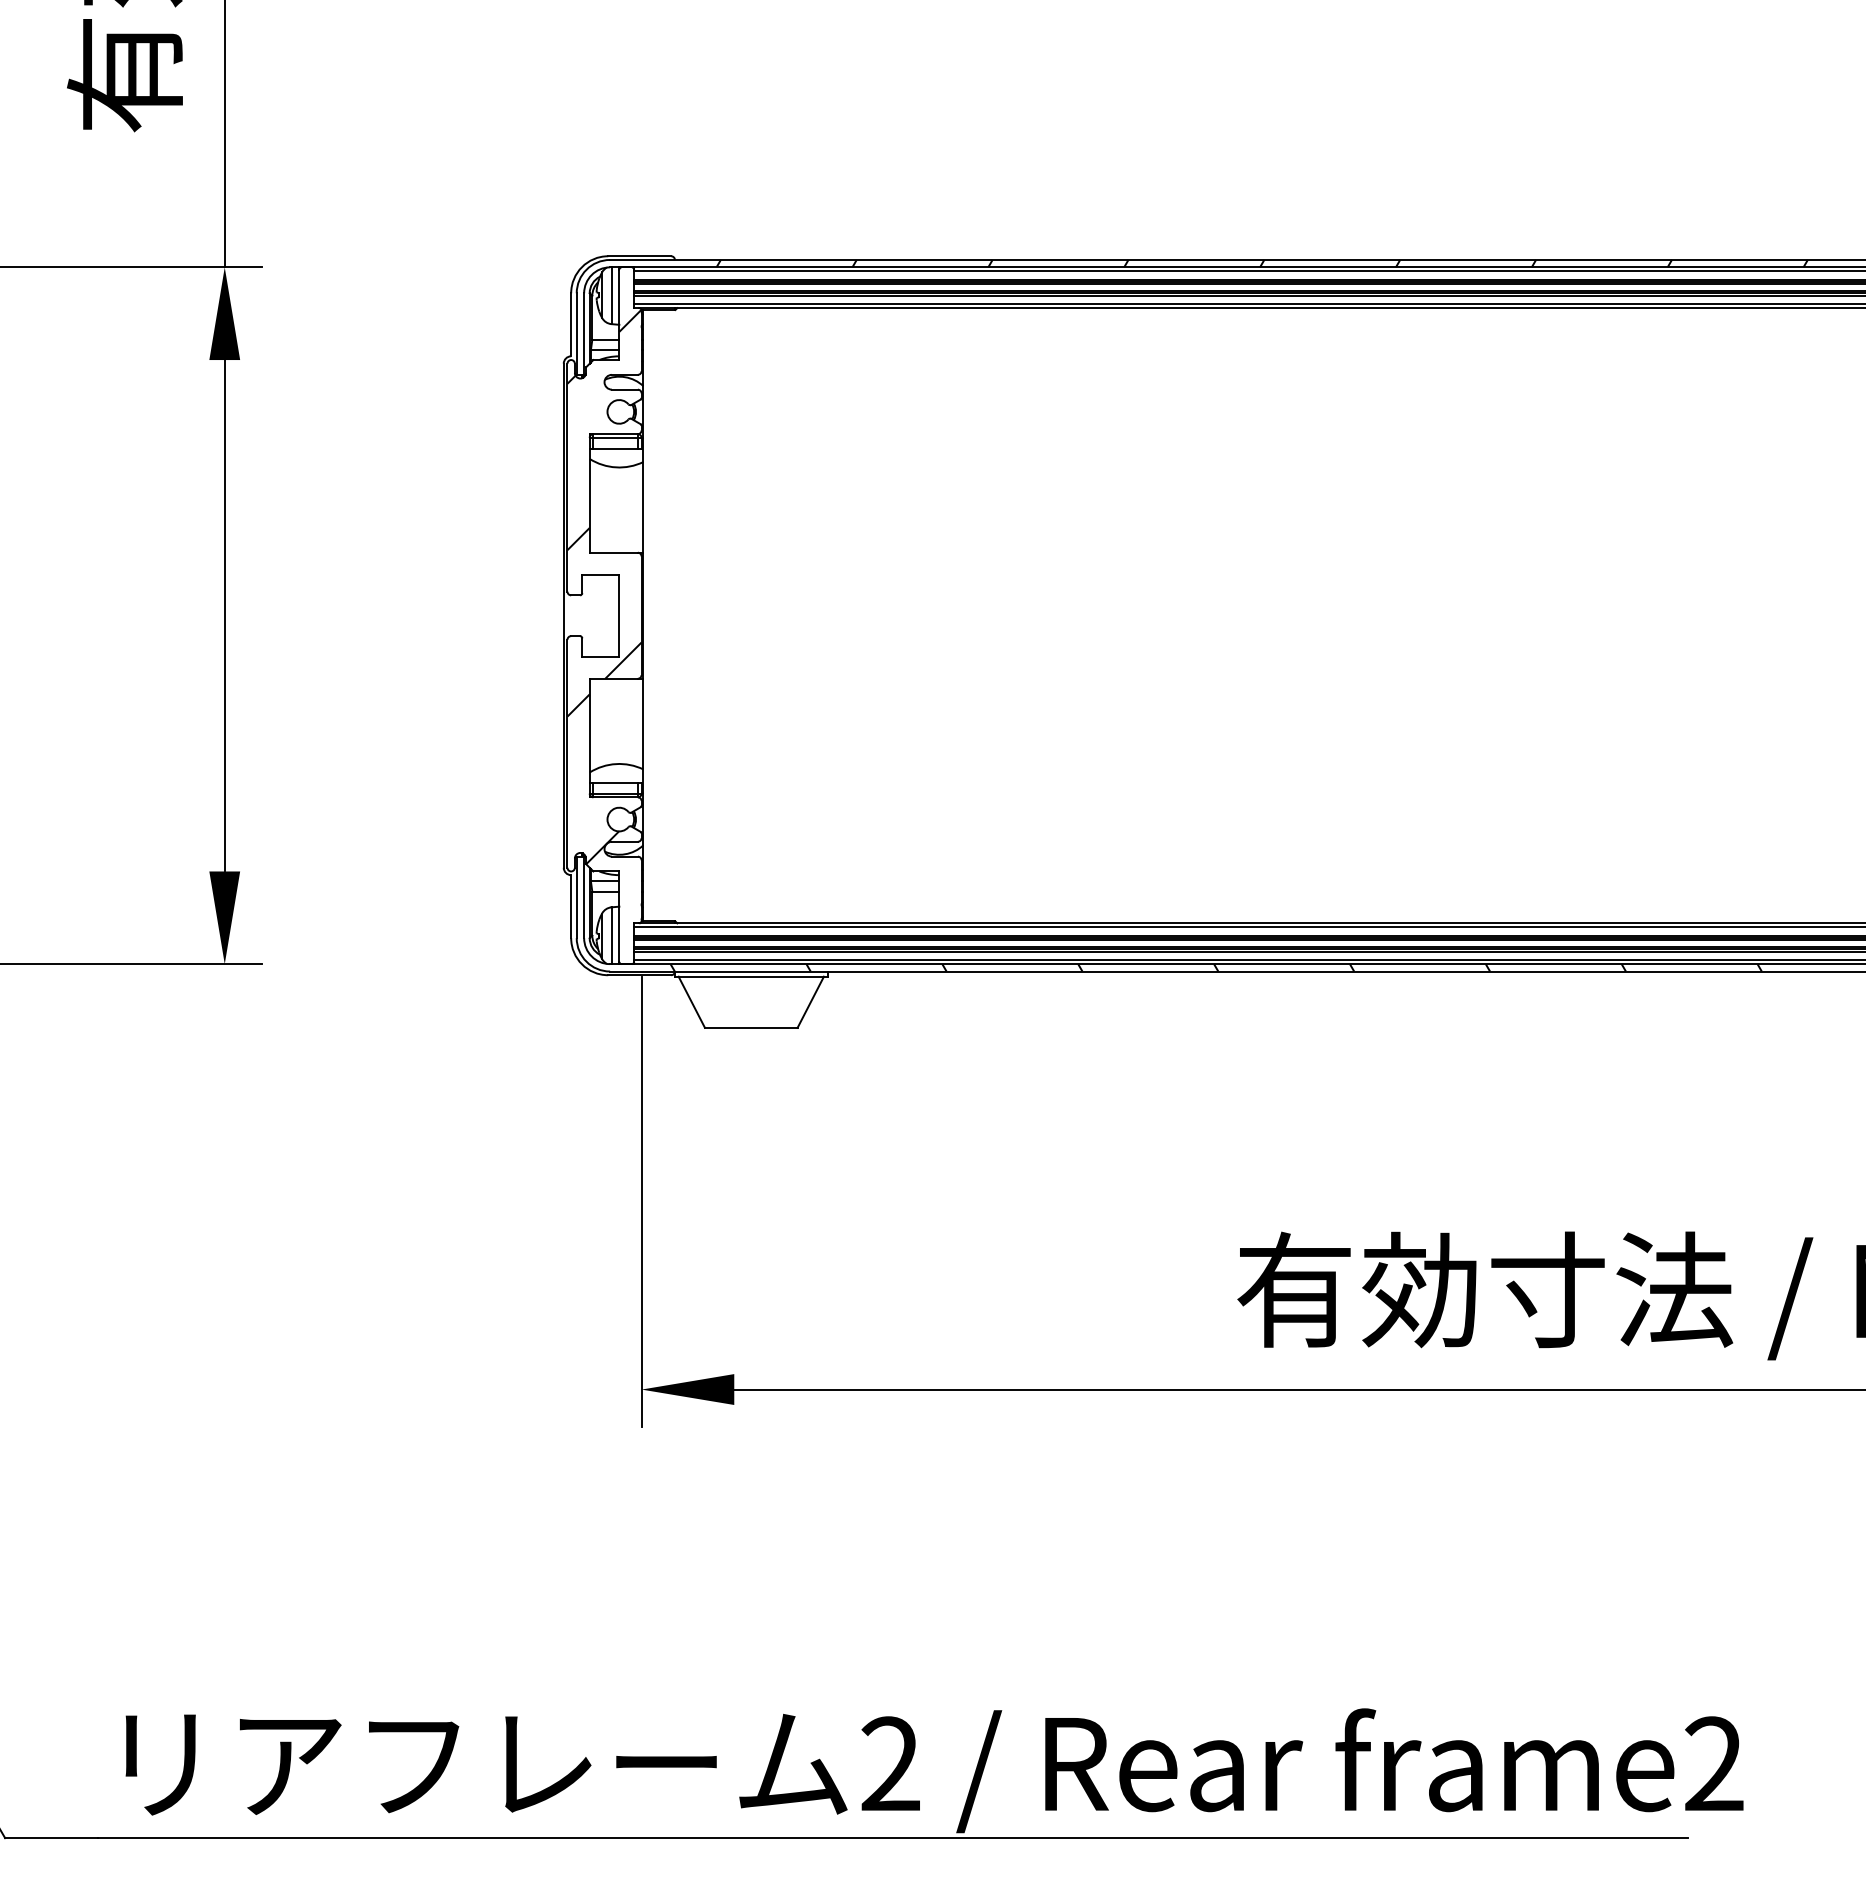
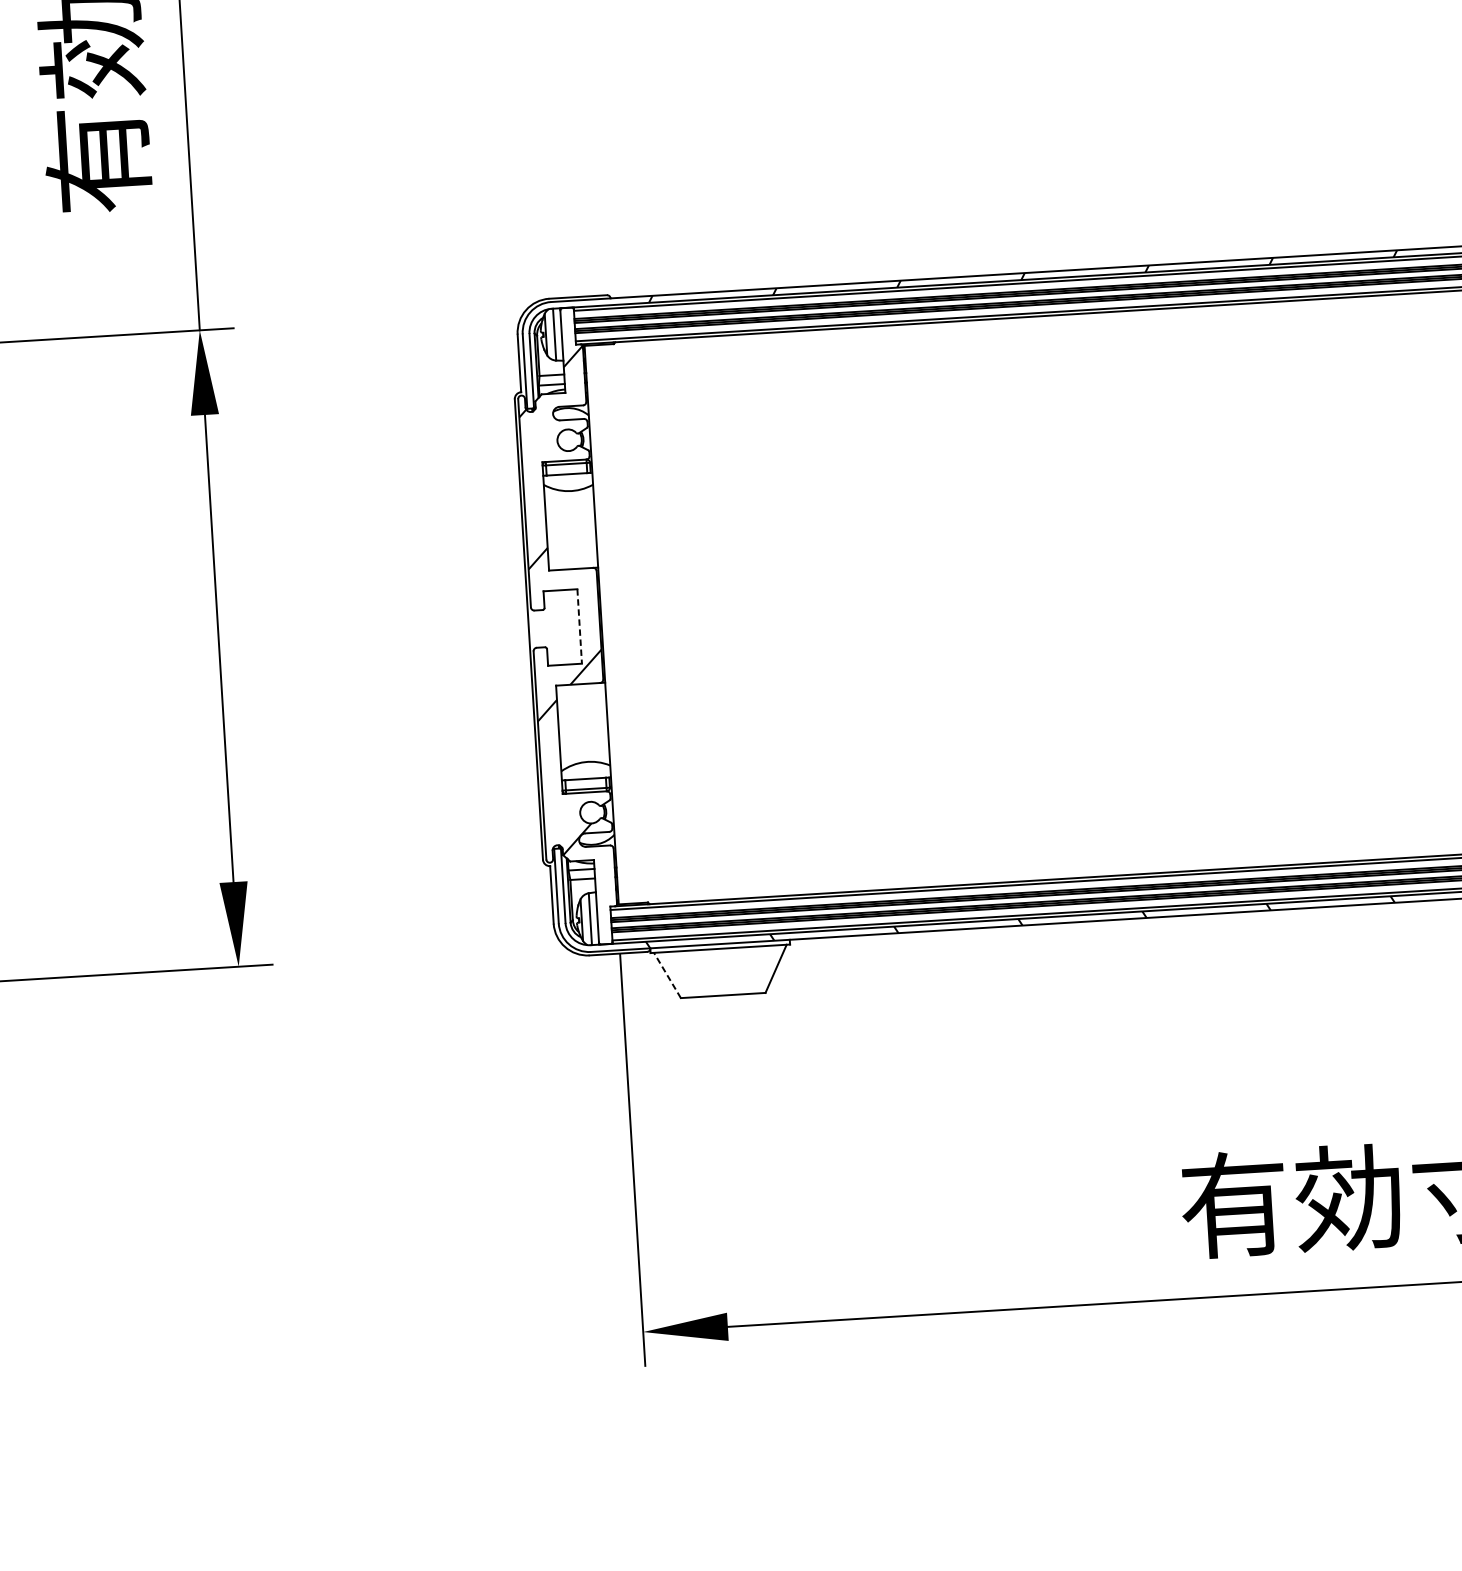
line: (619, 615) -> (579, 626), solid -> dashed
line: (691, 1002) -> (667, 975), solid -> dashed

